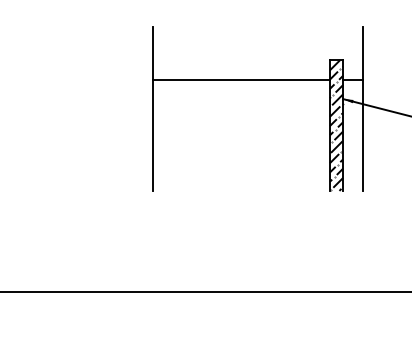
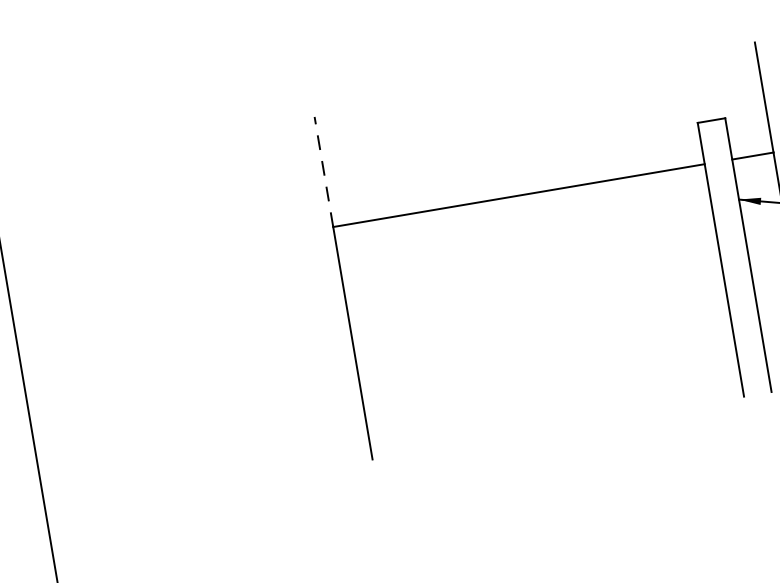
line: (152, 53) -> (323, 171), solid -> dashed
hatch: (336, 125) -> (734, 257), removed

